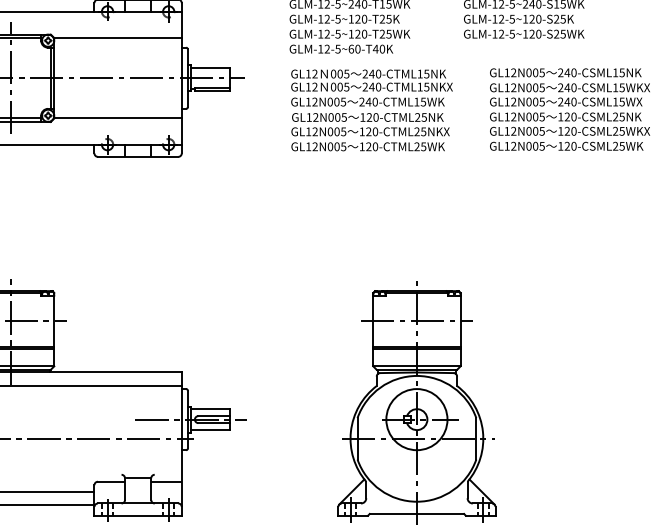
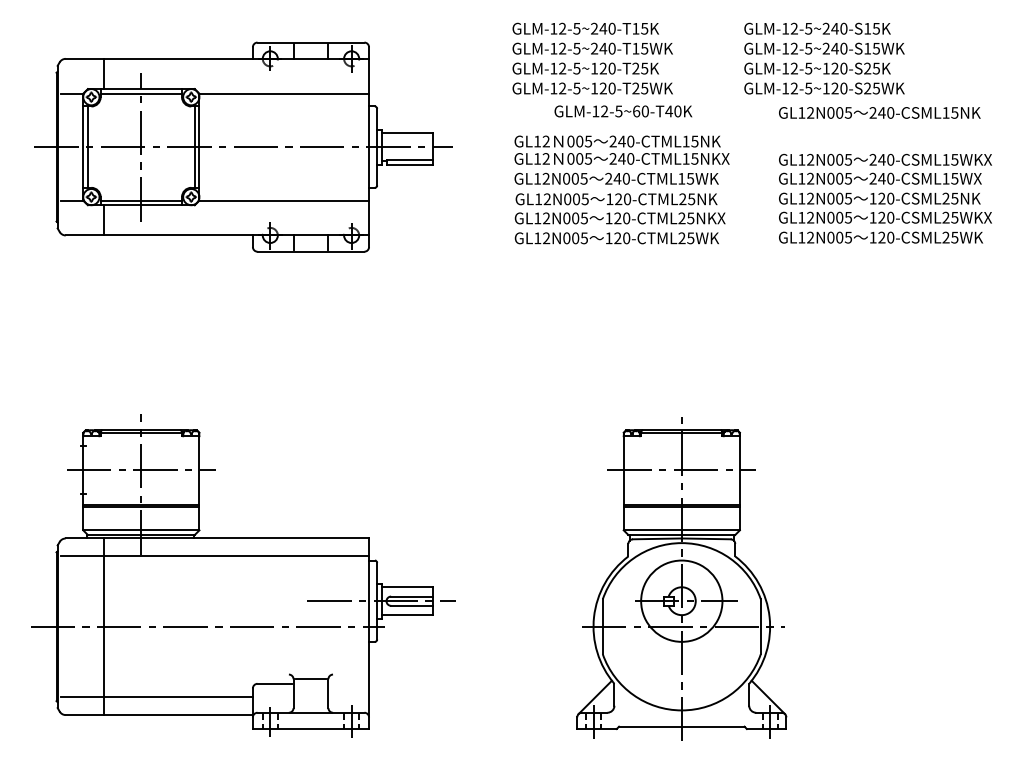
text: (341, 49) -> (623, 111), moved
text: (565, 72) -> (879, 112), moved
line: (166, 481) -> (348, 683), removed

